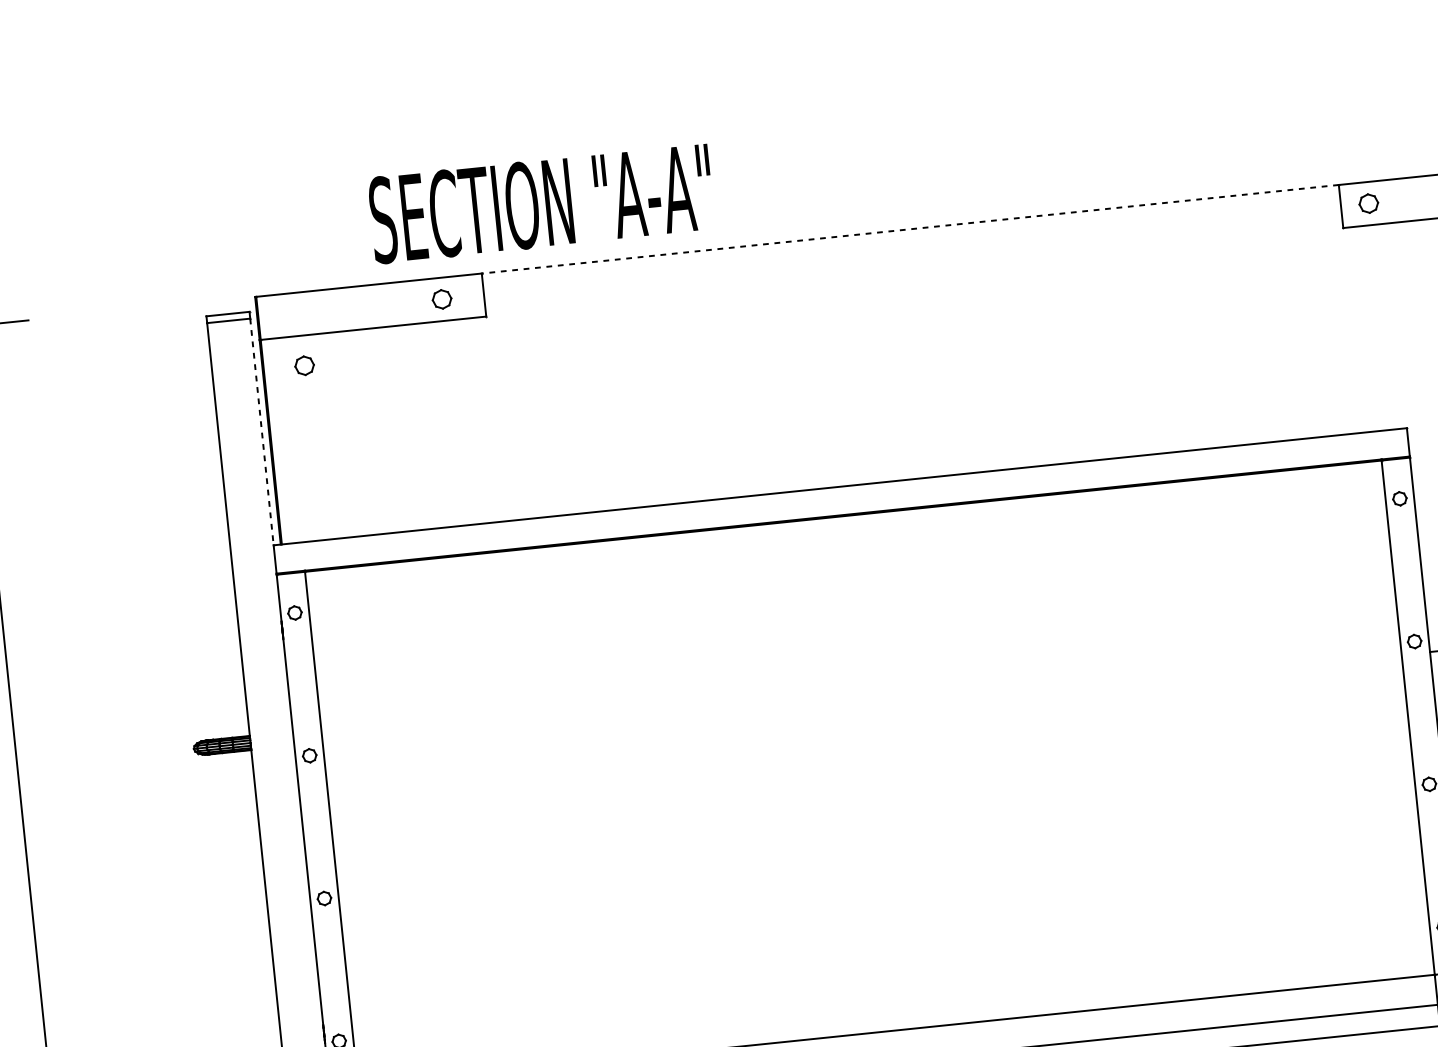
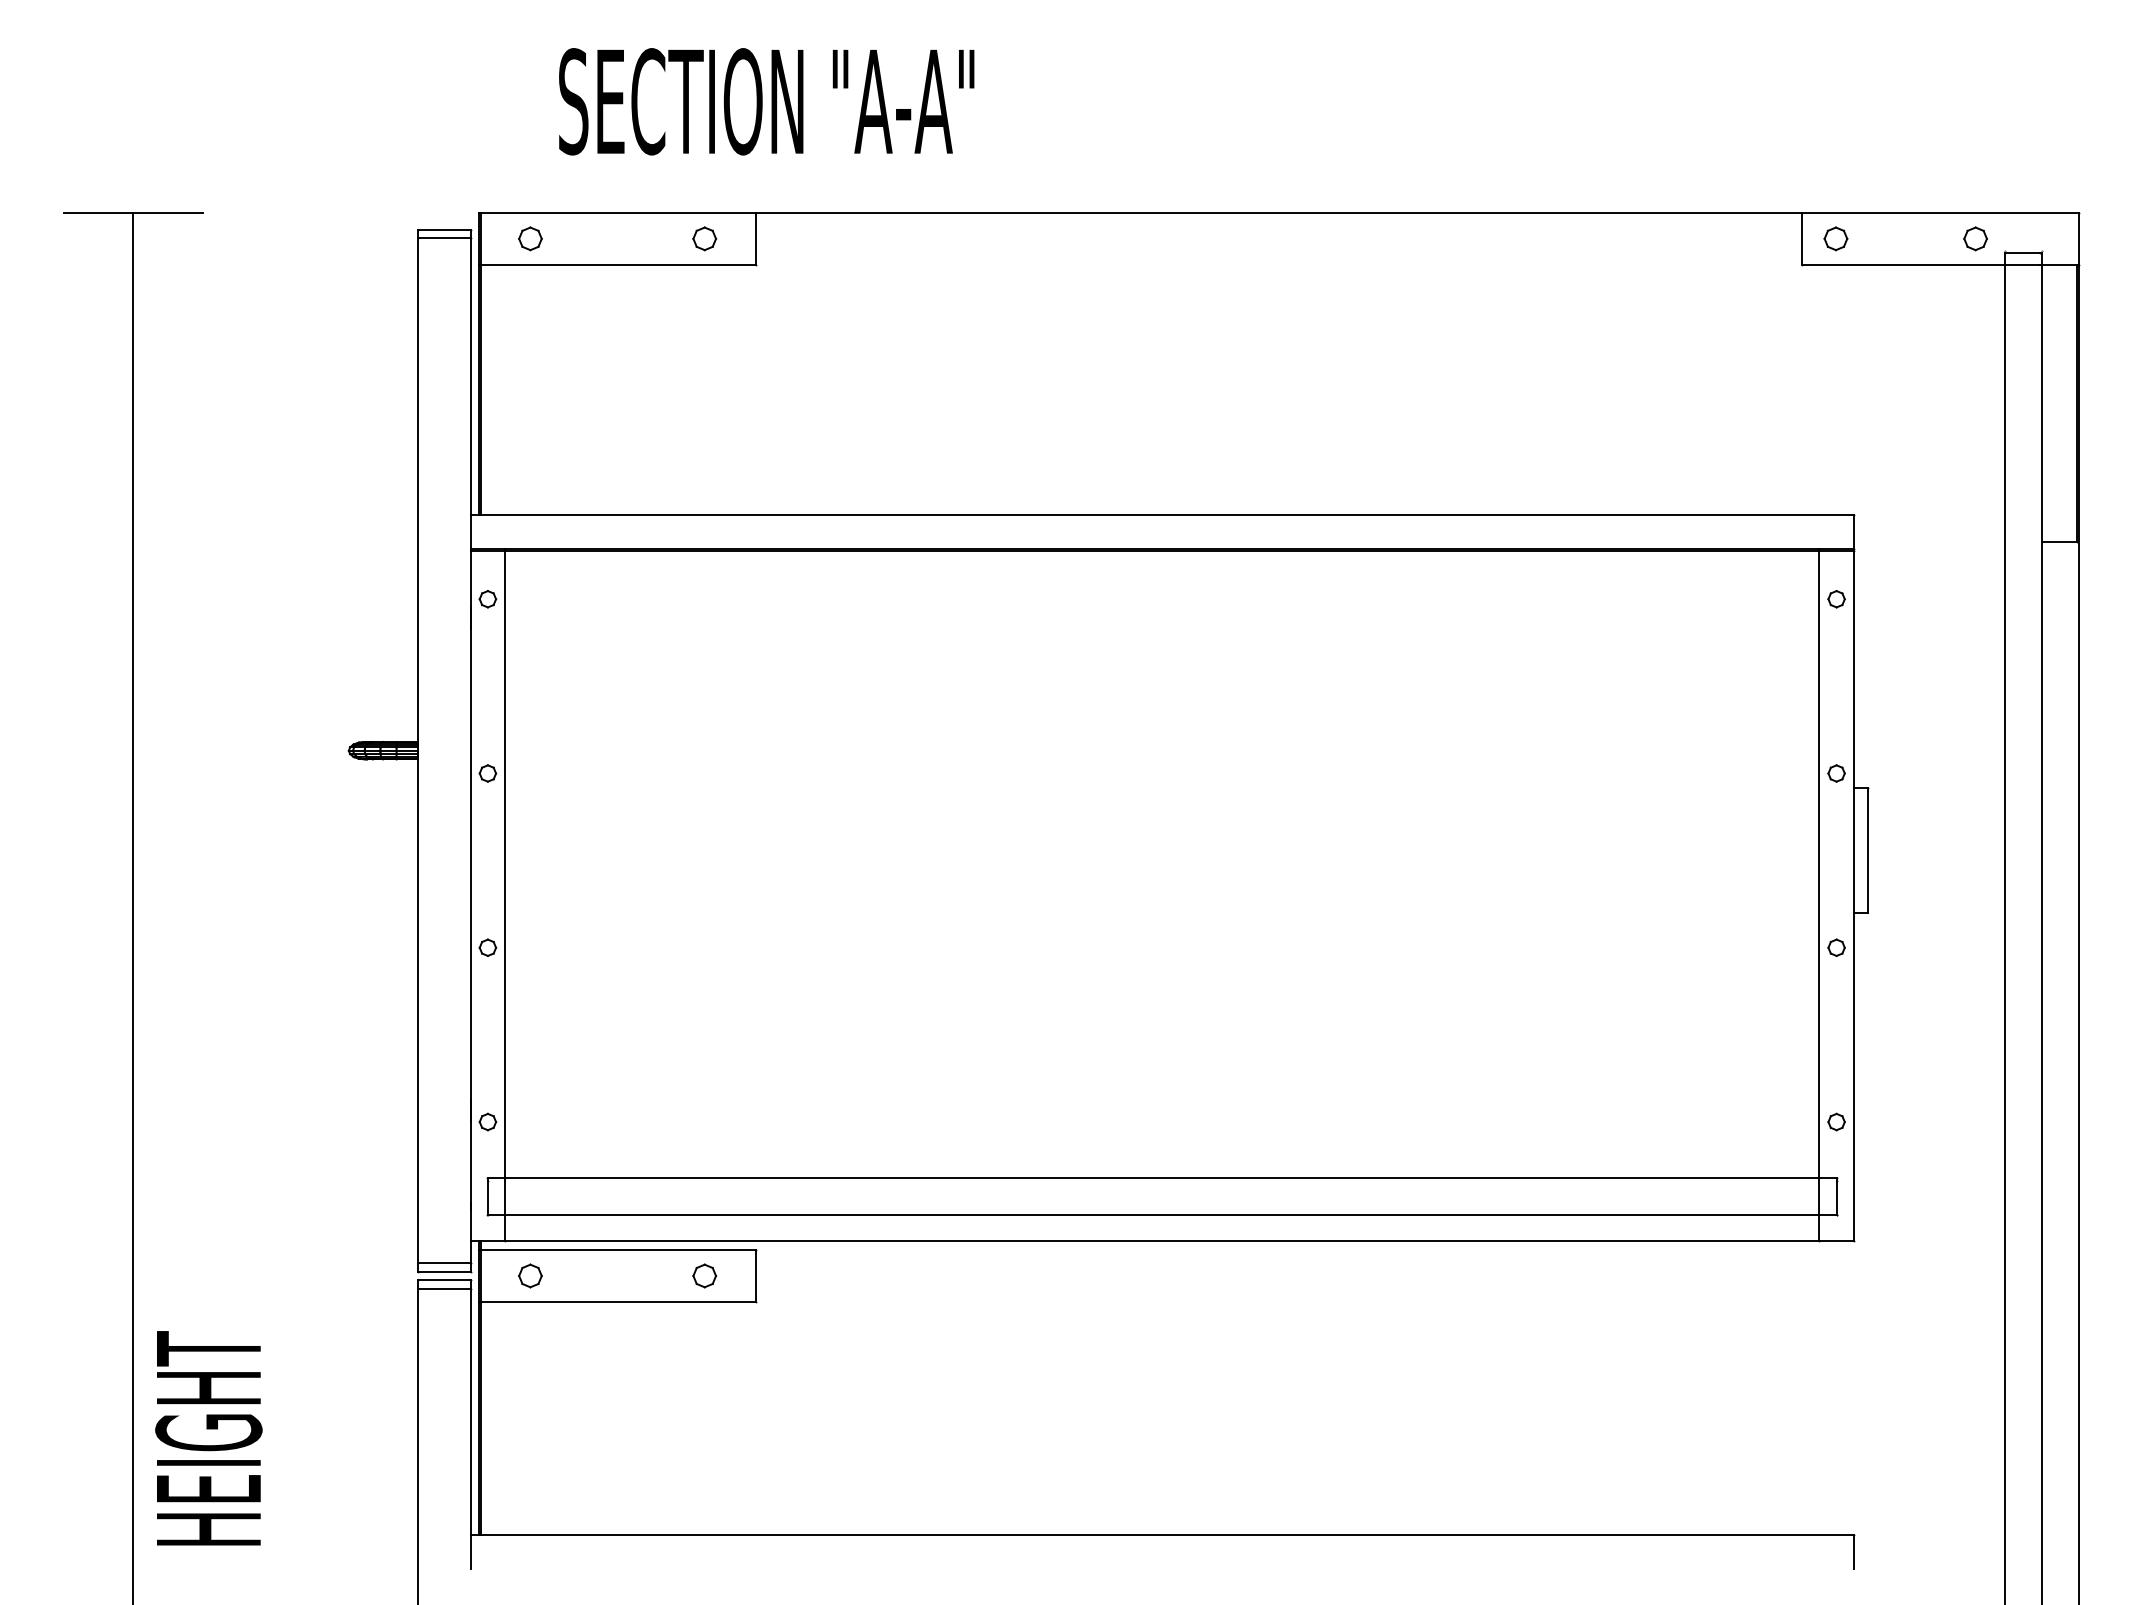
text: (541, 203) -> (766, 101), moved
line: (909, 229) -> (1278, 212), dashed -> solid
part: (304, 365) -> (530, 238), moved
line: (261, 432) -> (470, 377), dashed -> solid

